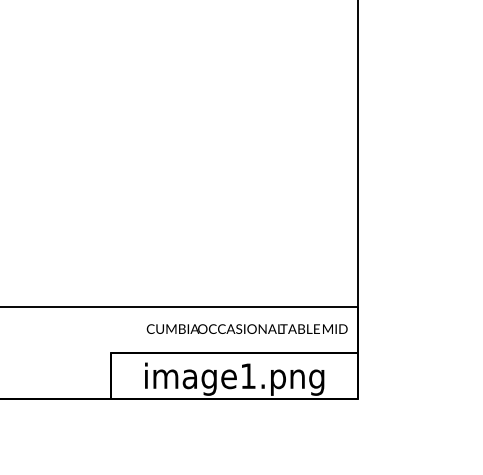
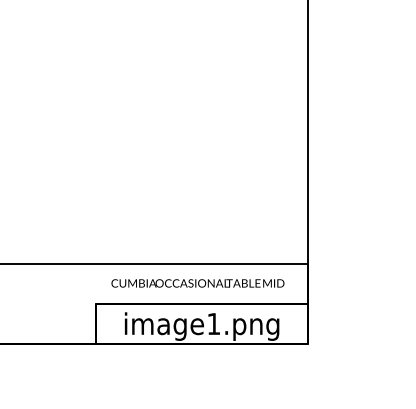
text: (246, 329) -> (197, 283), moved

